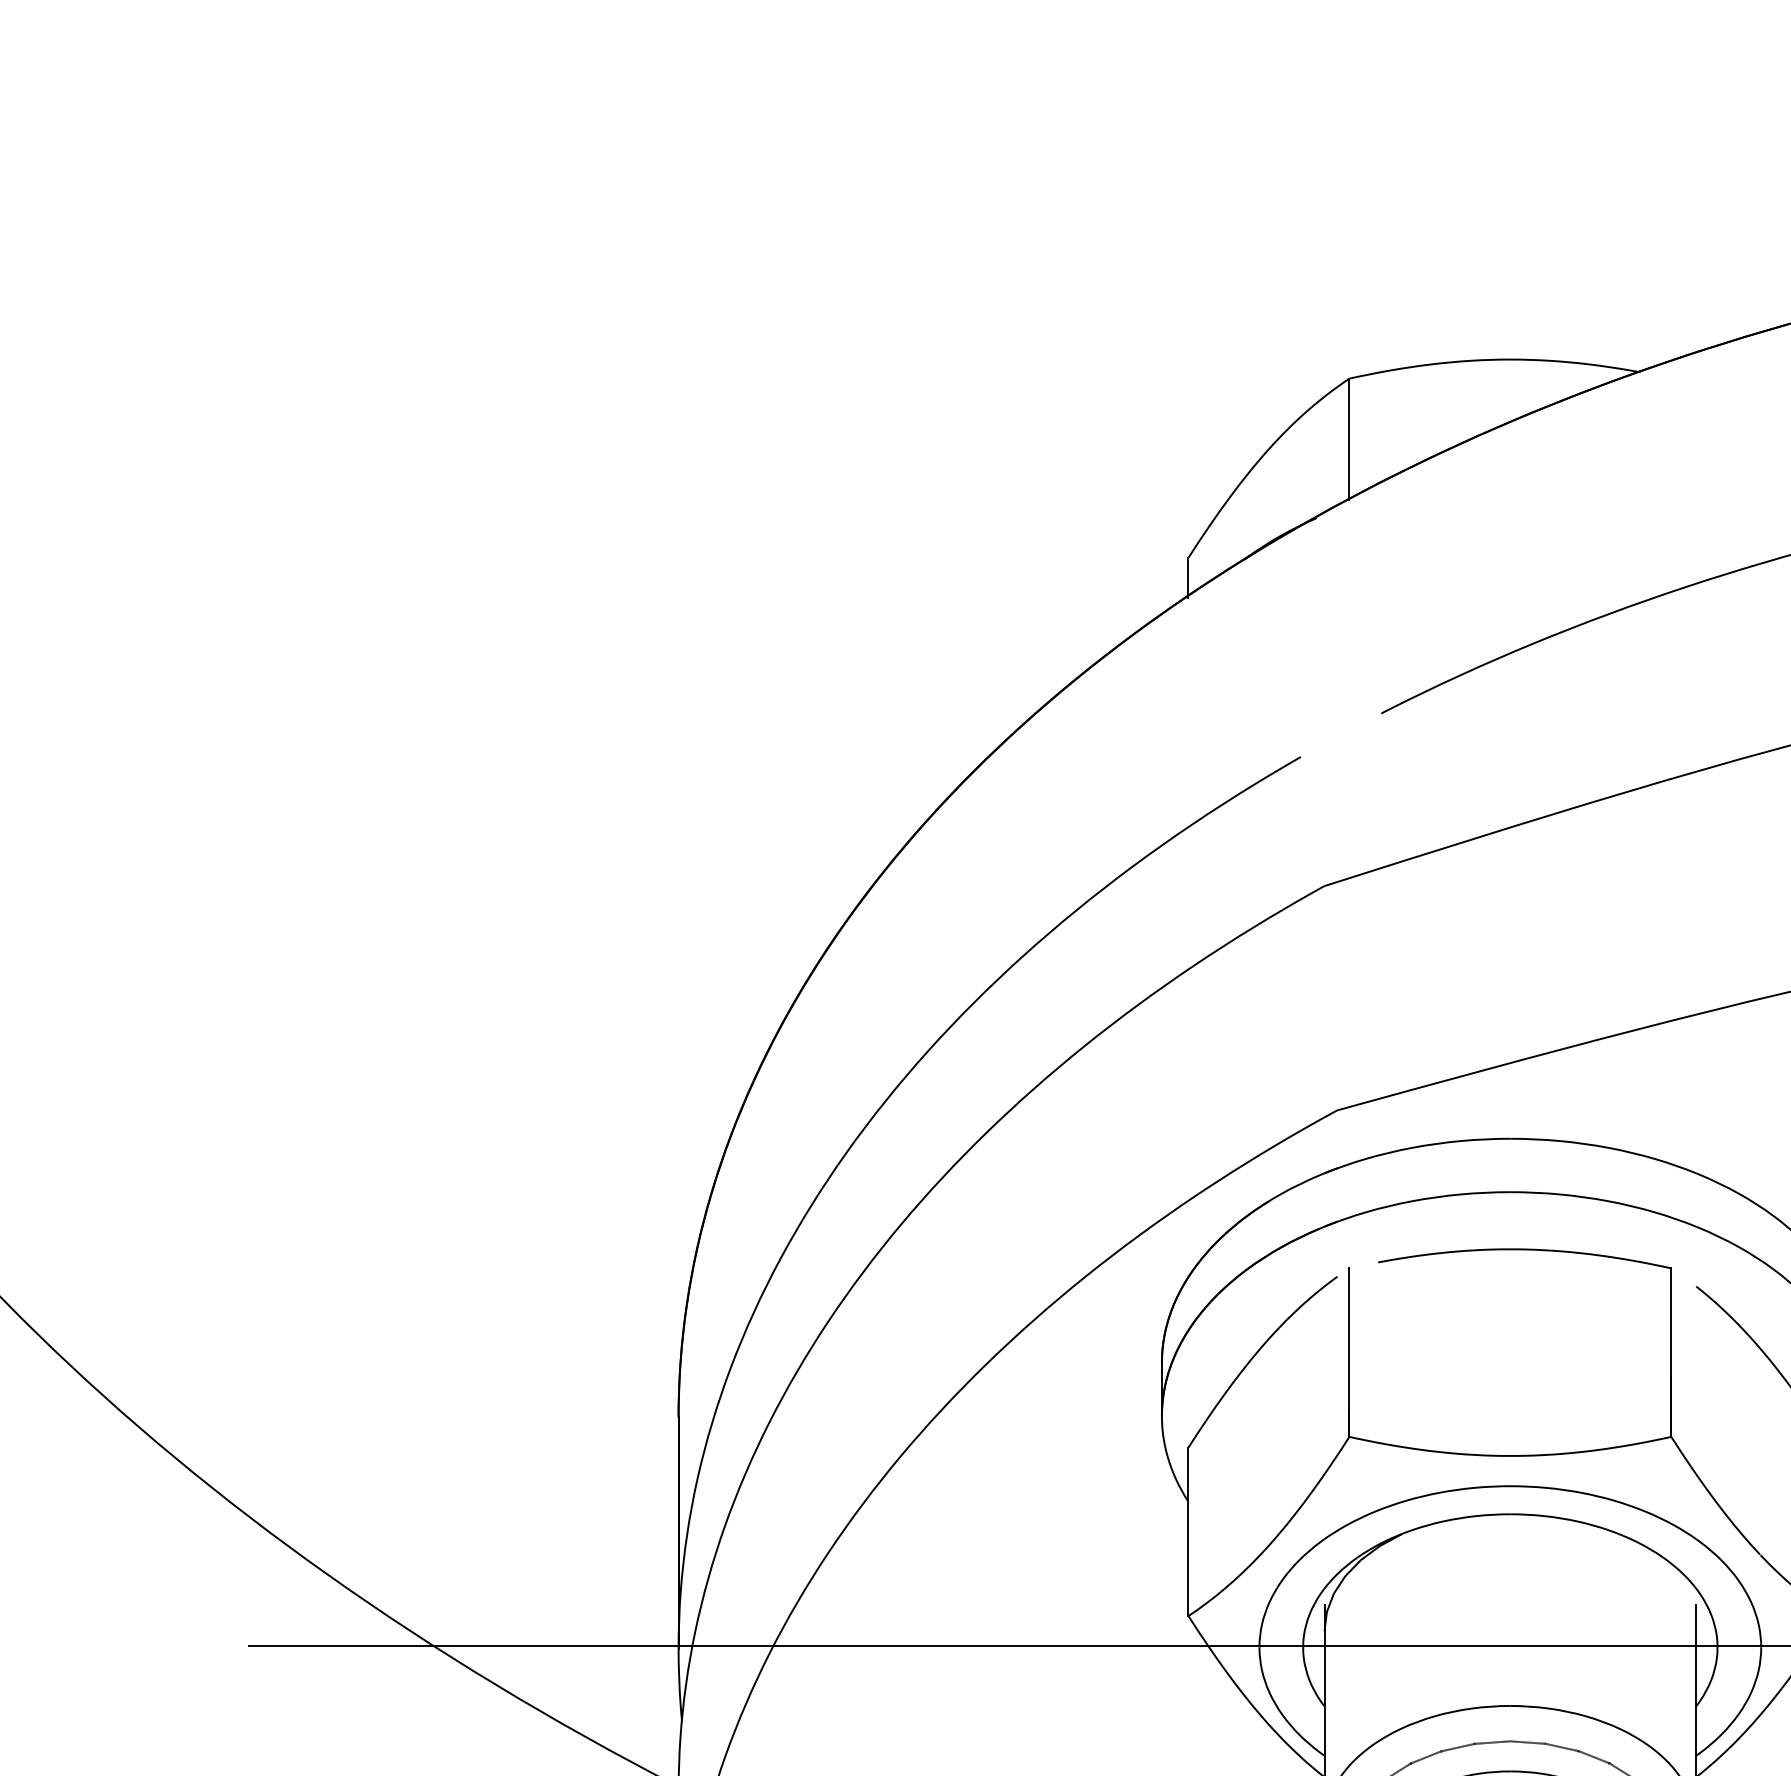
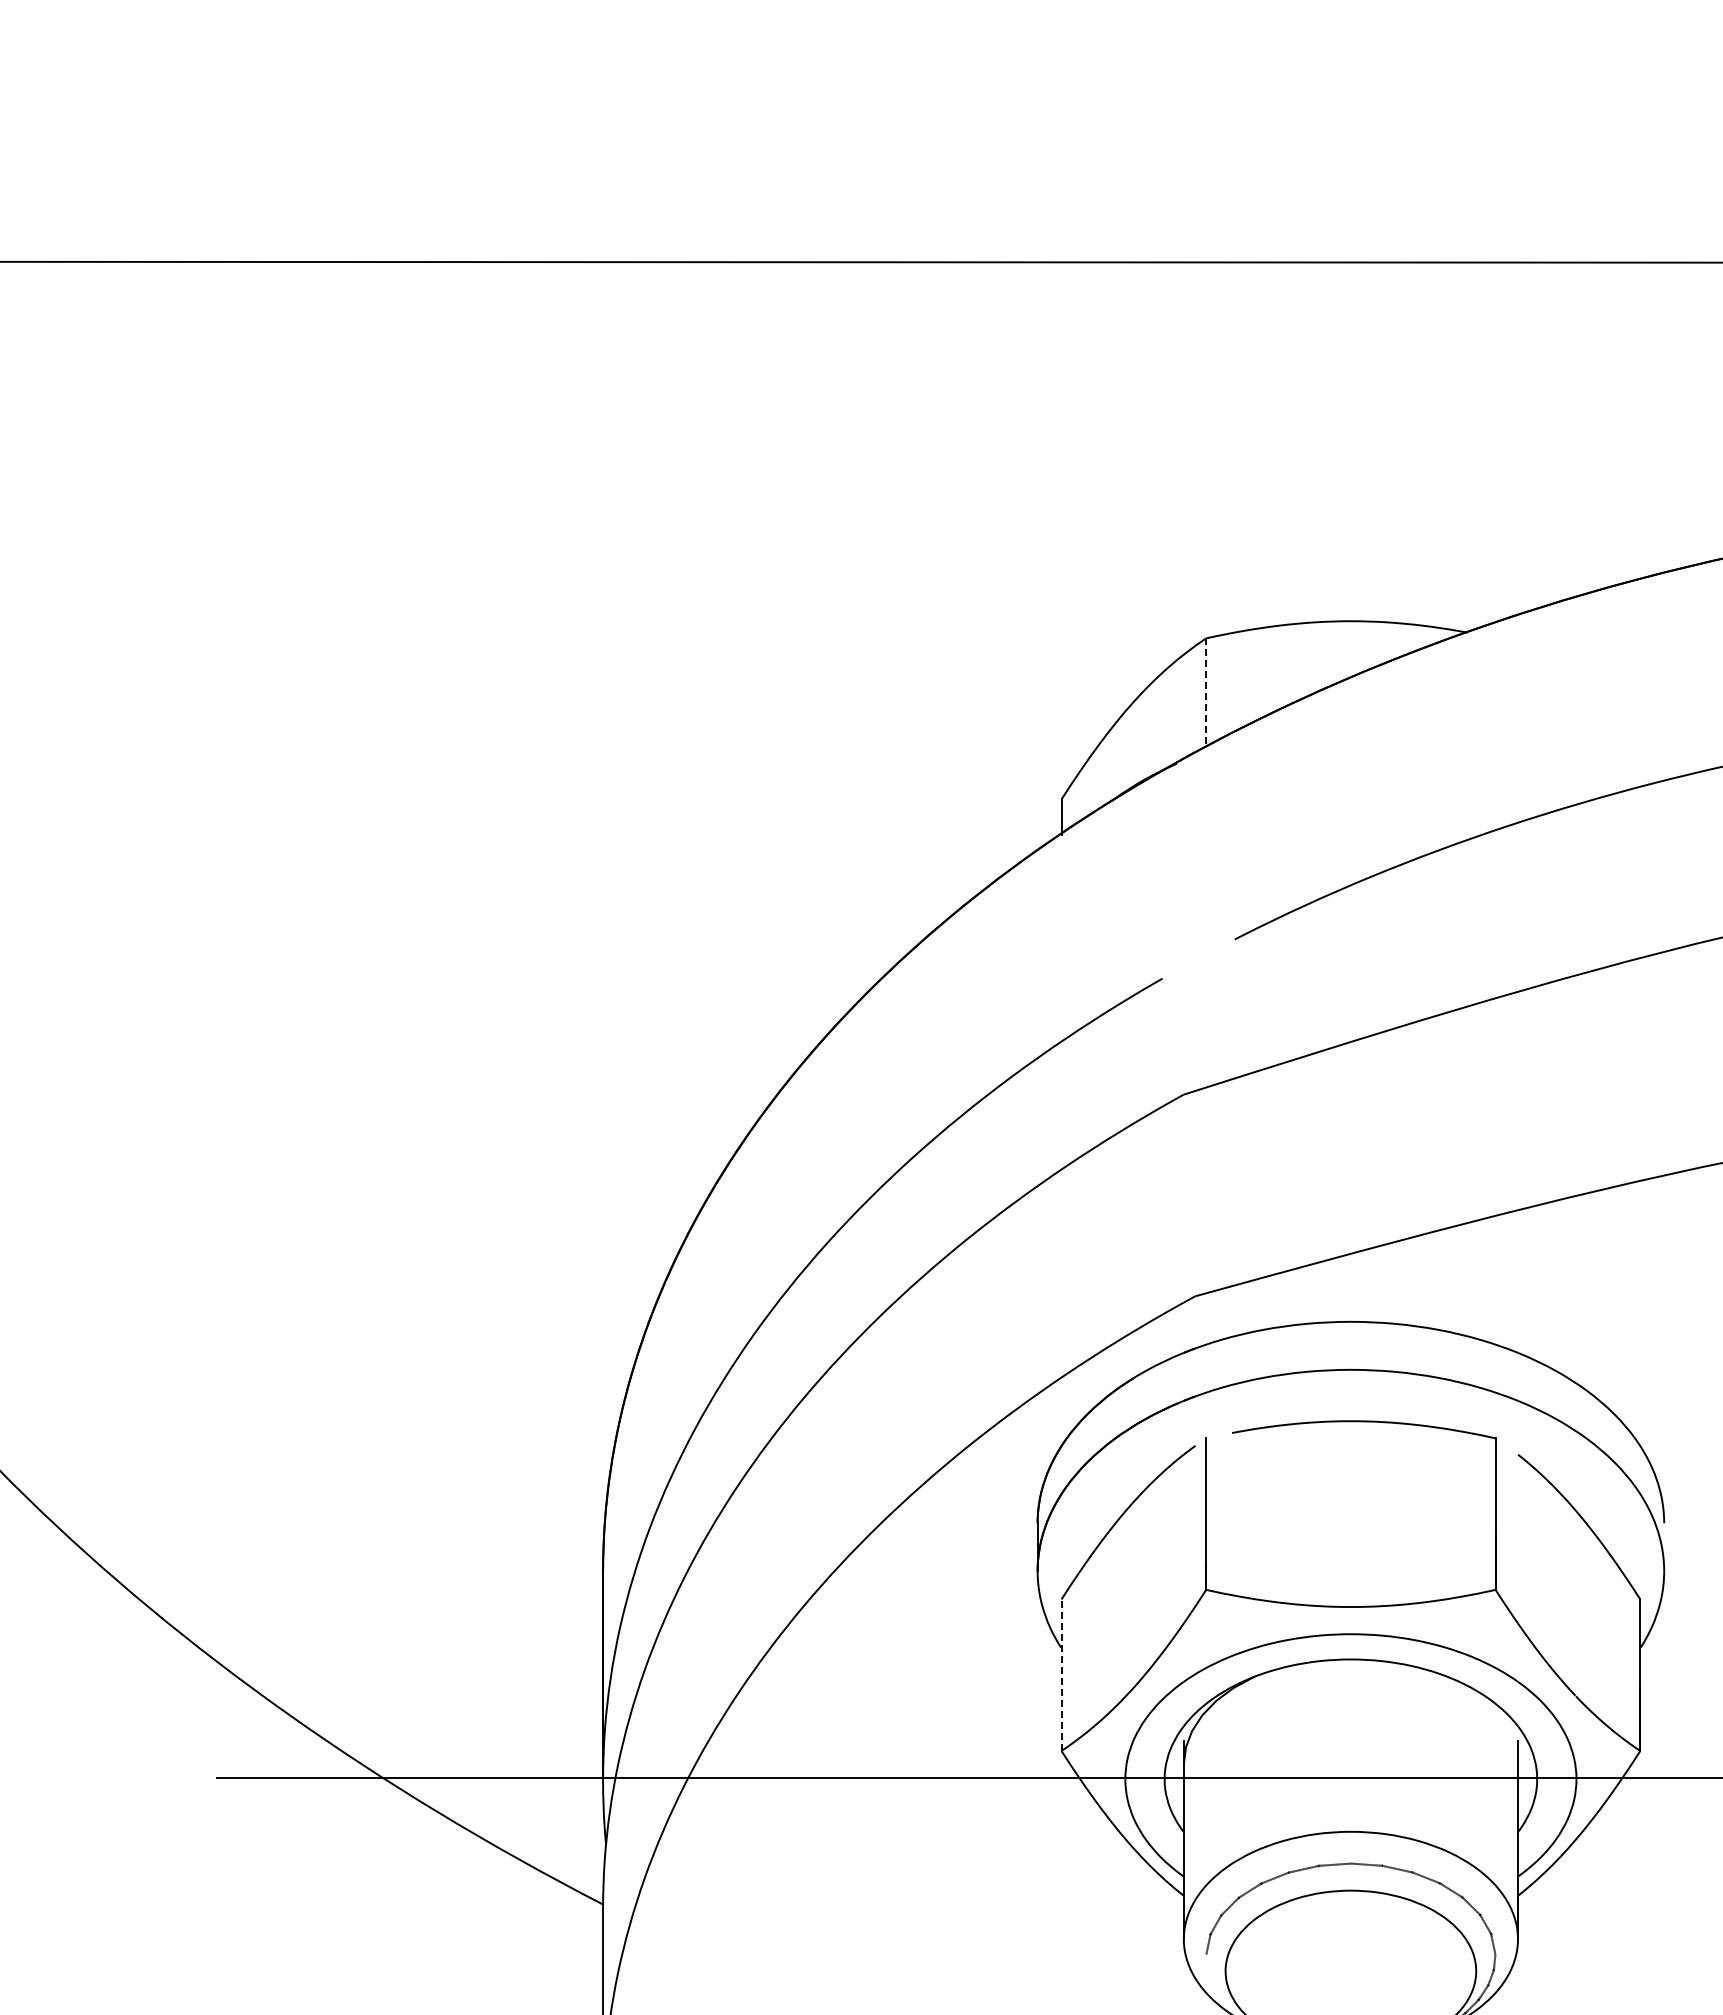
line: (1349, 439) -> (1206, 693), solid -> dashed
line: (1188, 1532) -> (1061, 1675), solid -> dashed

